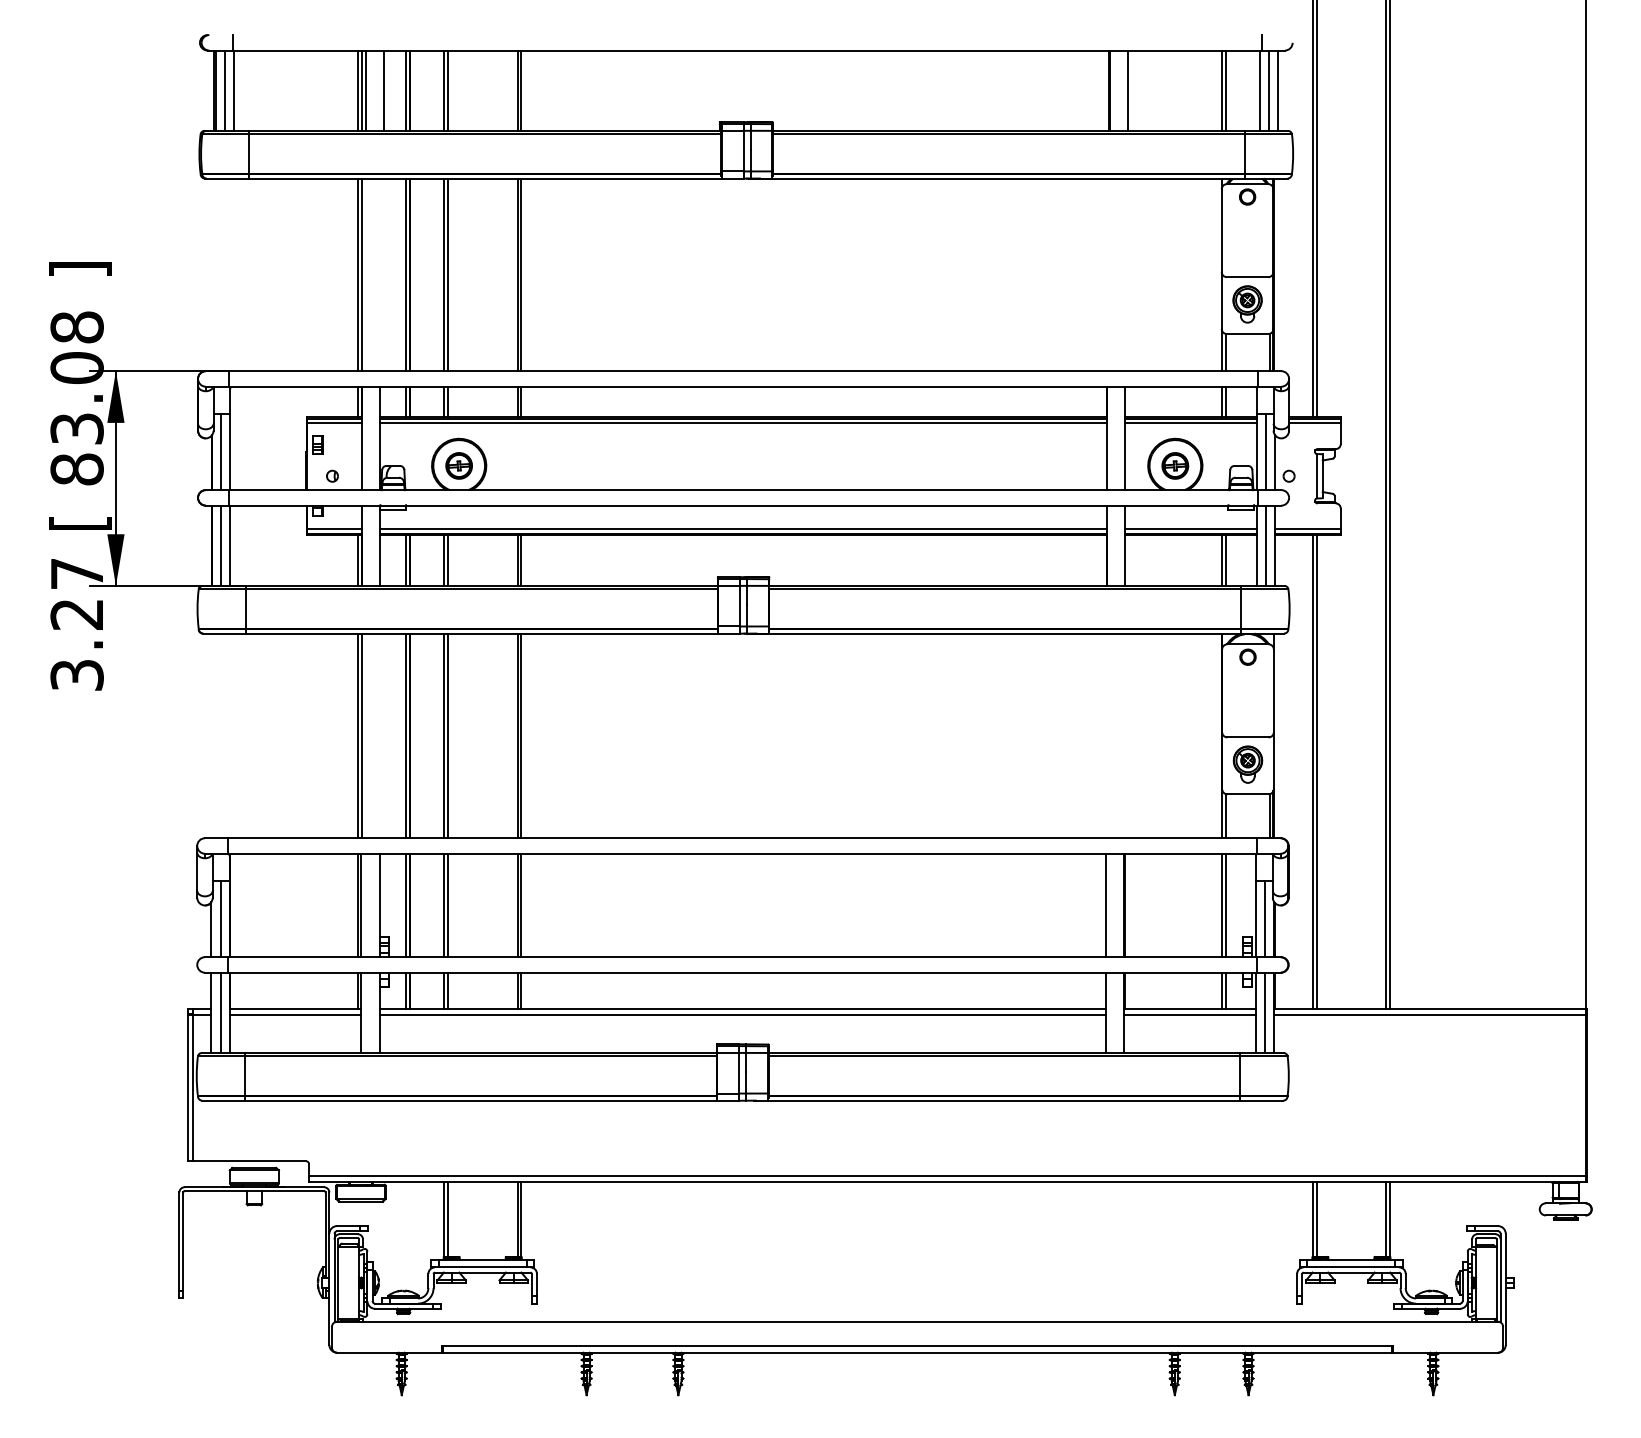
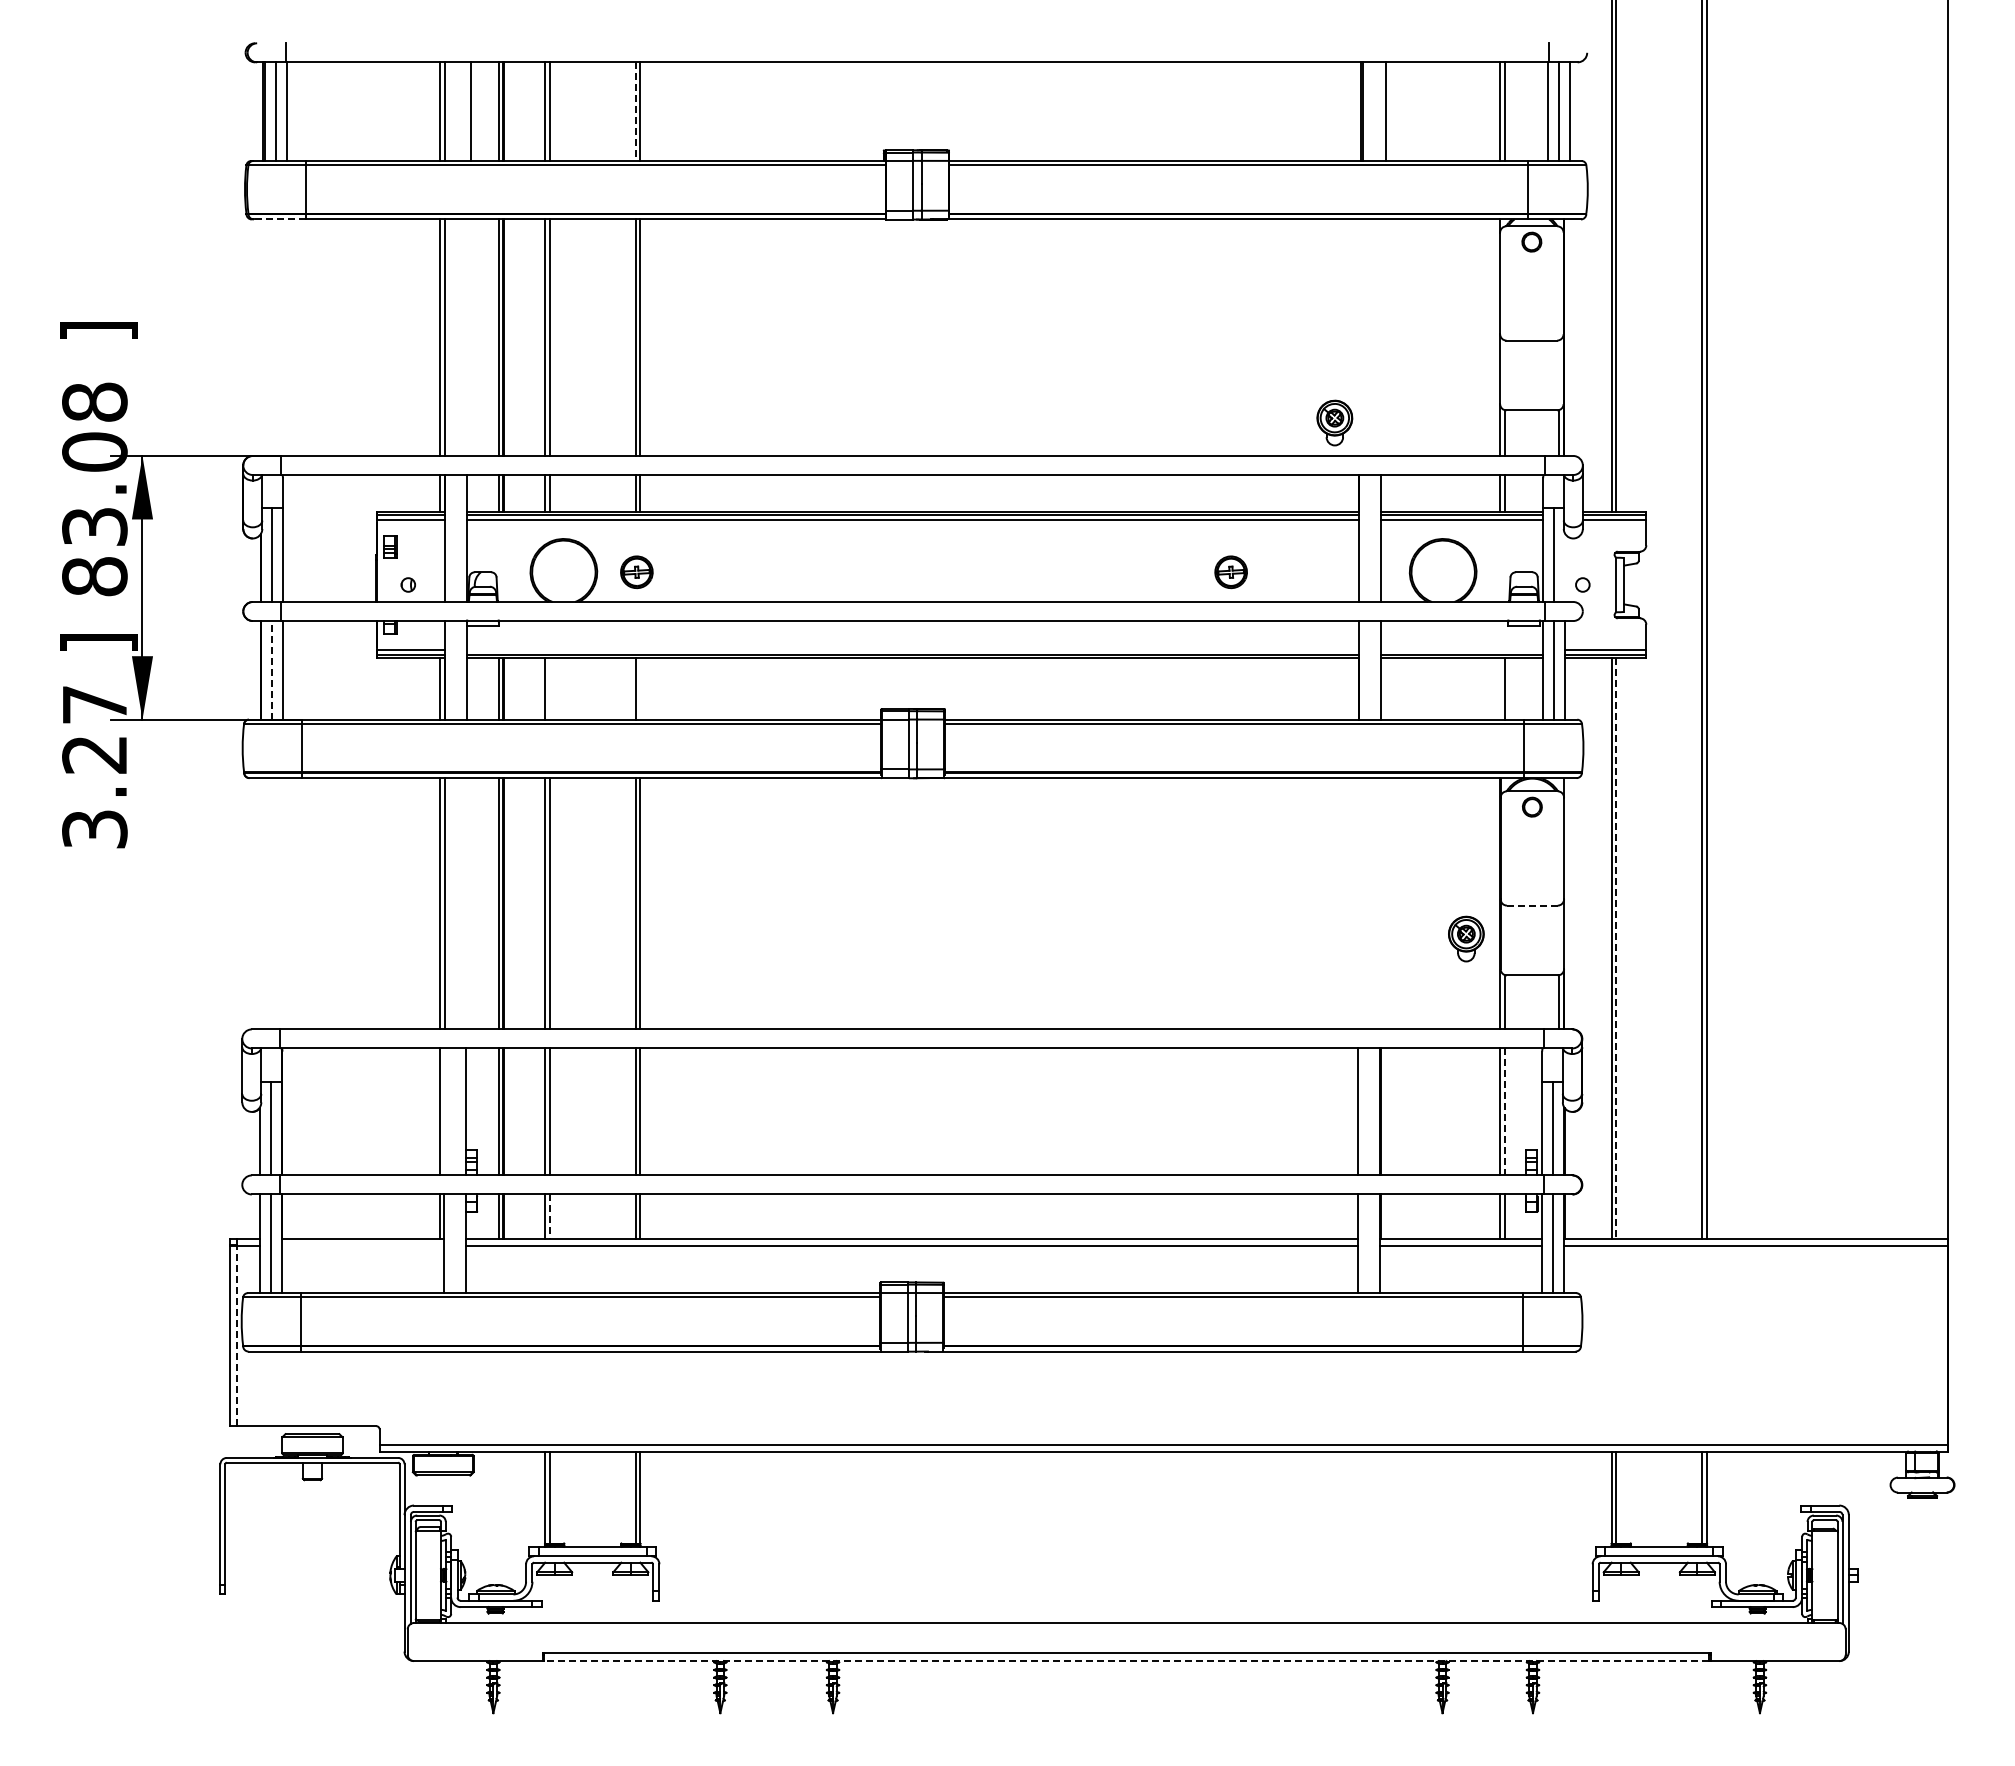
line: (366, 90) -> (449, 111), removed
line: (517, 91) -> (635, 112), solid -> dashed
line: (227, 178) -> (279, 219), solid -> dashed
part: (1247, 304) -> (1334, 422), moved
line: (1274, 462) -> (1565, 567), removed
part: (458, 466) -> (636, 572), moved
part: (1174, 466) -> (1230, 572), moved
text: (80, 523) -> (98, 642), [ -> ]
line: (743, 529) -> (913, 650), removed
line: (1191, 529) -> (1462, 650), removed
line: (221, 545) -> (271, 669), solid -> dashed
line: (447, 560) -> (549, 688), removed
line: (521, 560) -> (640, 688), removed
line: (1222, 560) -> (1500, 688), removed
line: (1247, 737) -> (1531, 905), solid -> dashed
part: (1248, 764) -> (1466, 938), moved
line: (1316, 772) -> (1616, 948), solid -> dashed
line: (361, 905) -> (443, 1111), removed
line: (1225, 905) -> (1504, 1112), solid -> dashed
line: (447, 991) -> (549, 1217), solid -> dashed
line: (295, 1014) -> (362, 1245), removed
line: (193, 1087) -> (237, 1335), solid -> dashed
line: (917, 1353) -> (1126, 1661), solid -> dashed

